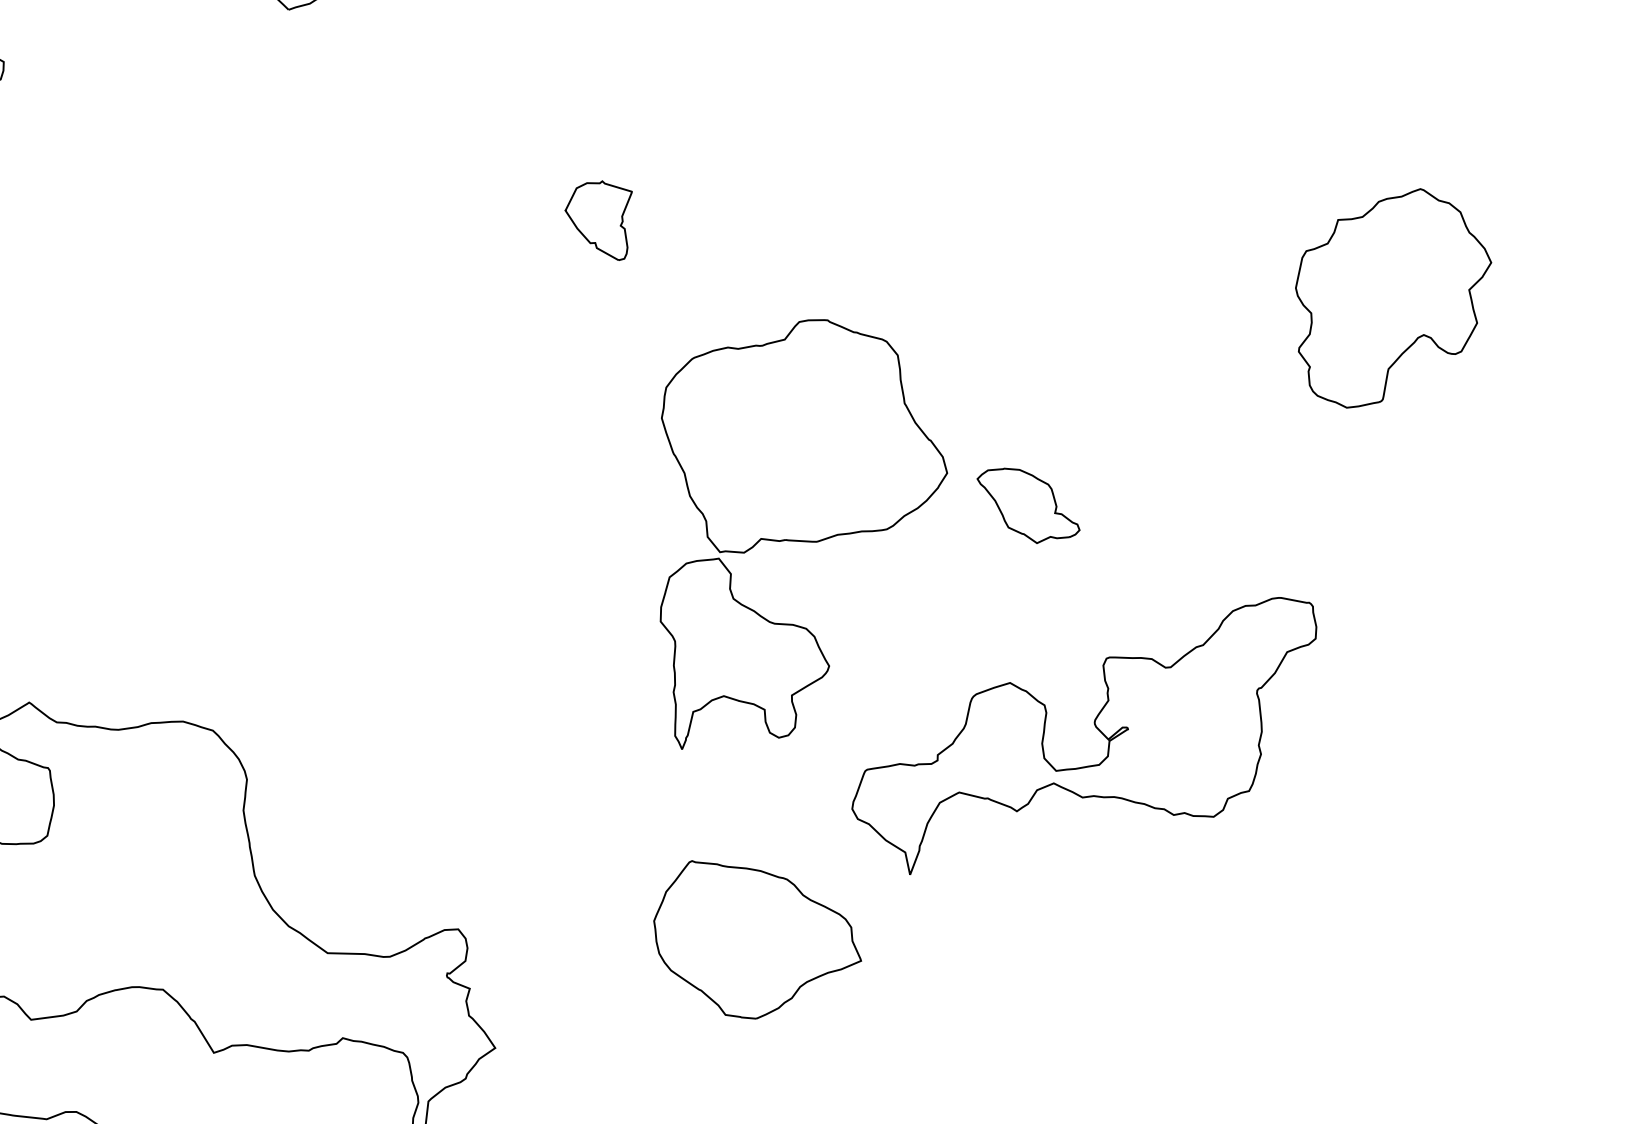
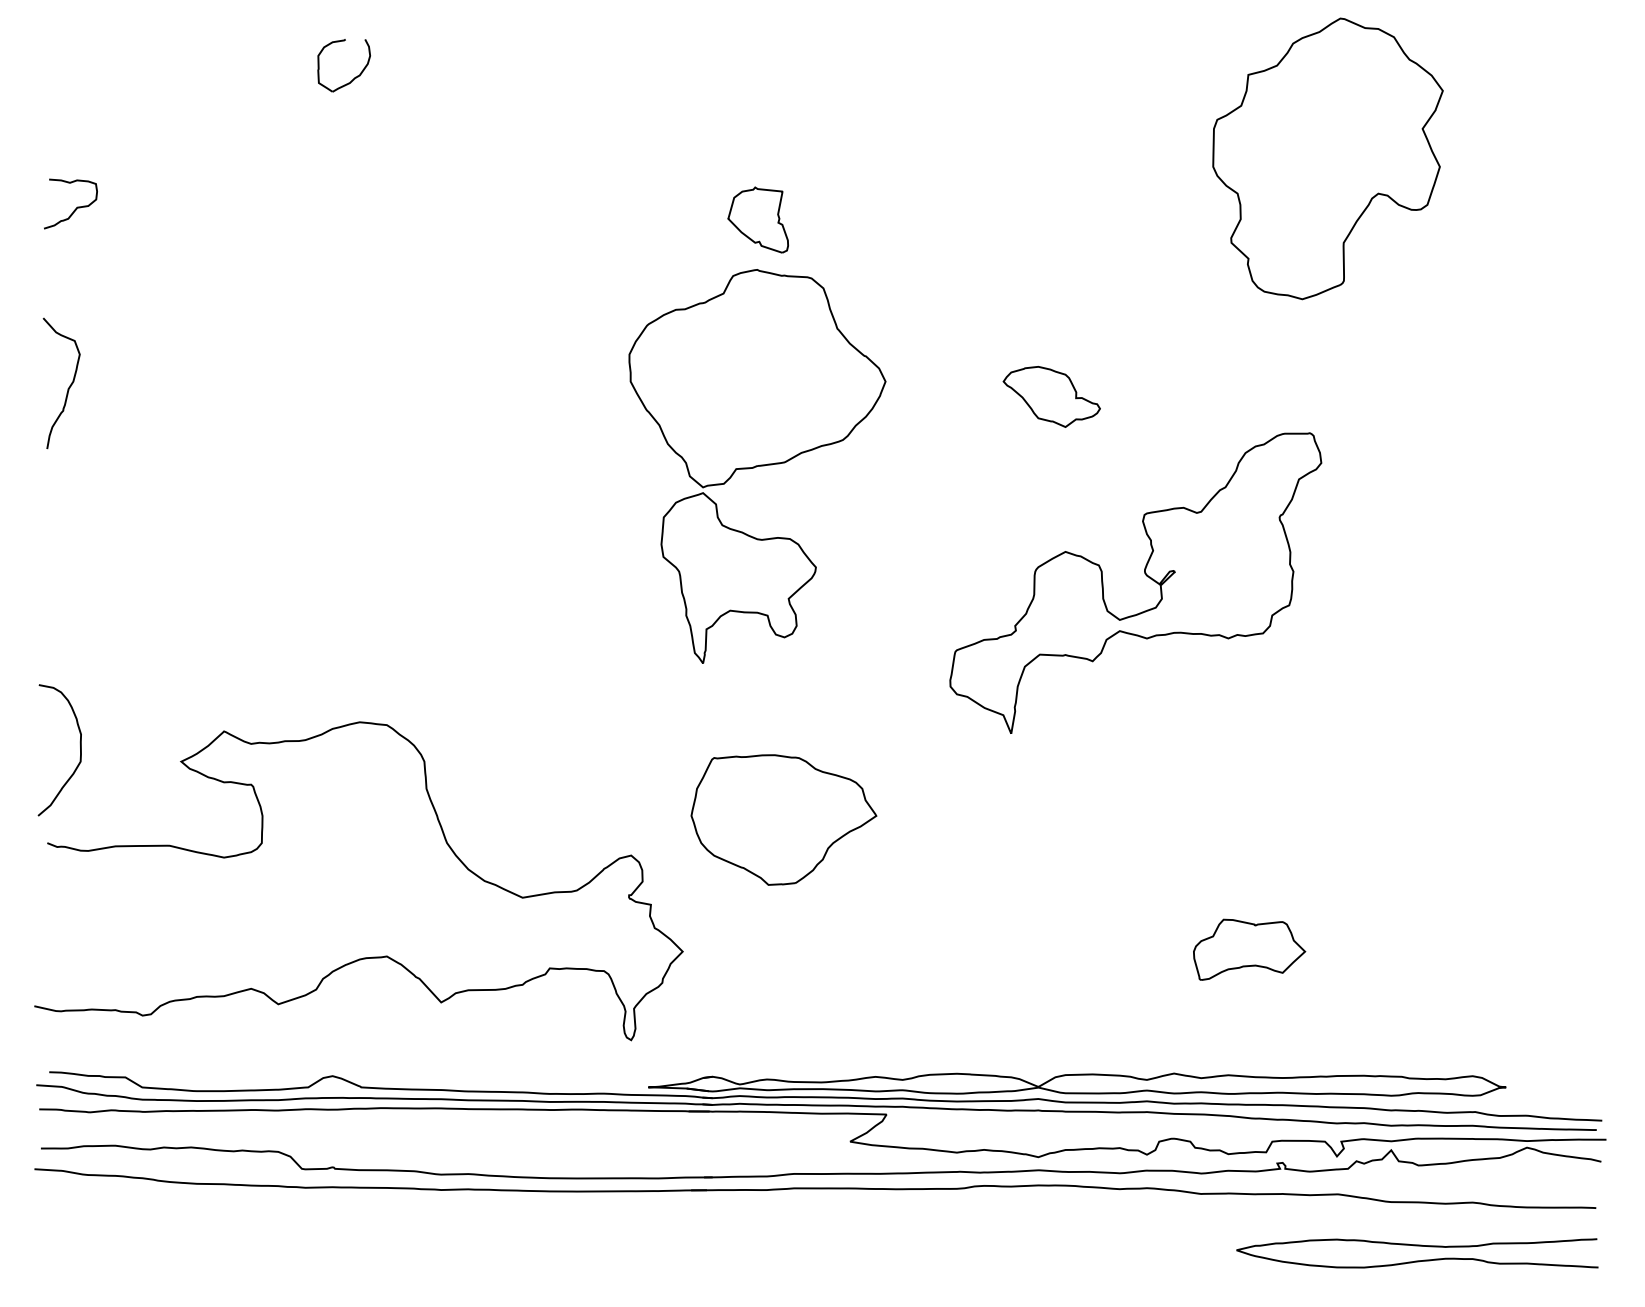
part: (598, 217) -> (757, 219), moved
part: (1389, 299) -> (1328, 158), size x1.4
part: (785, 540) -> (757, 466), moved
part: (756, 944) -> (783, 819), moved

